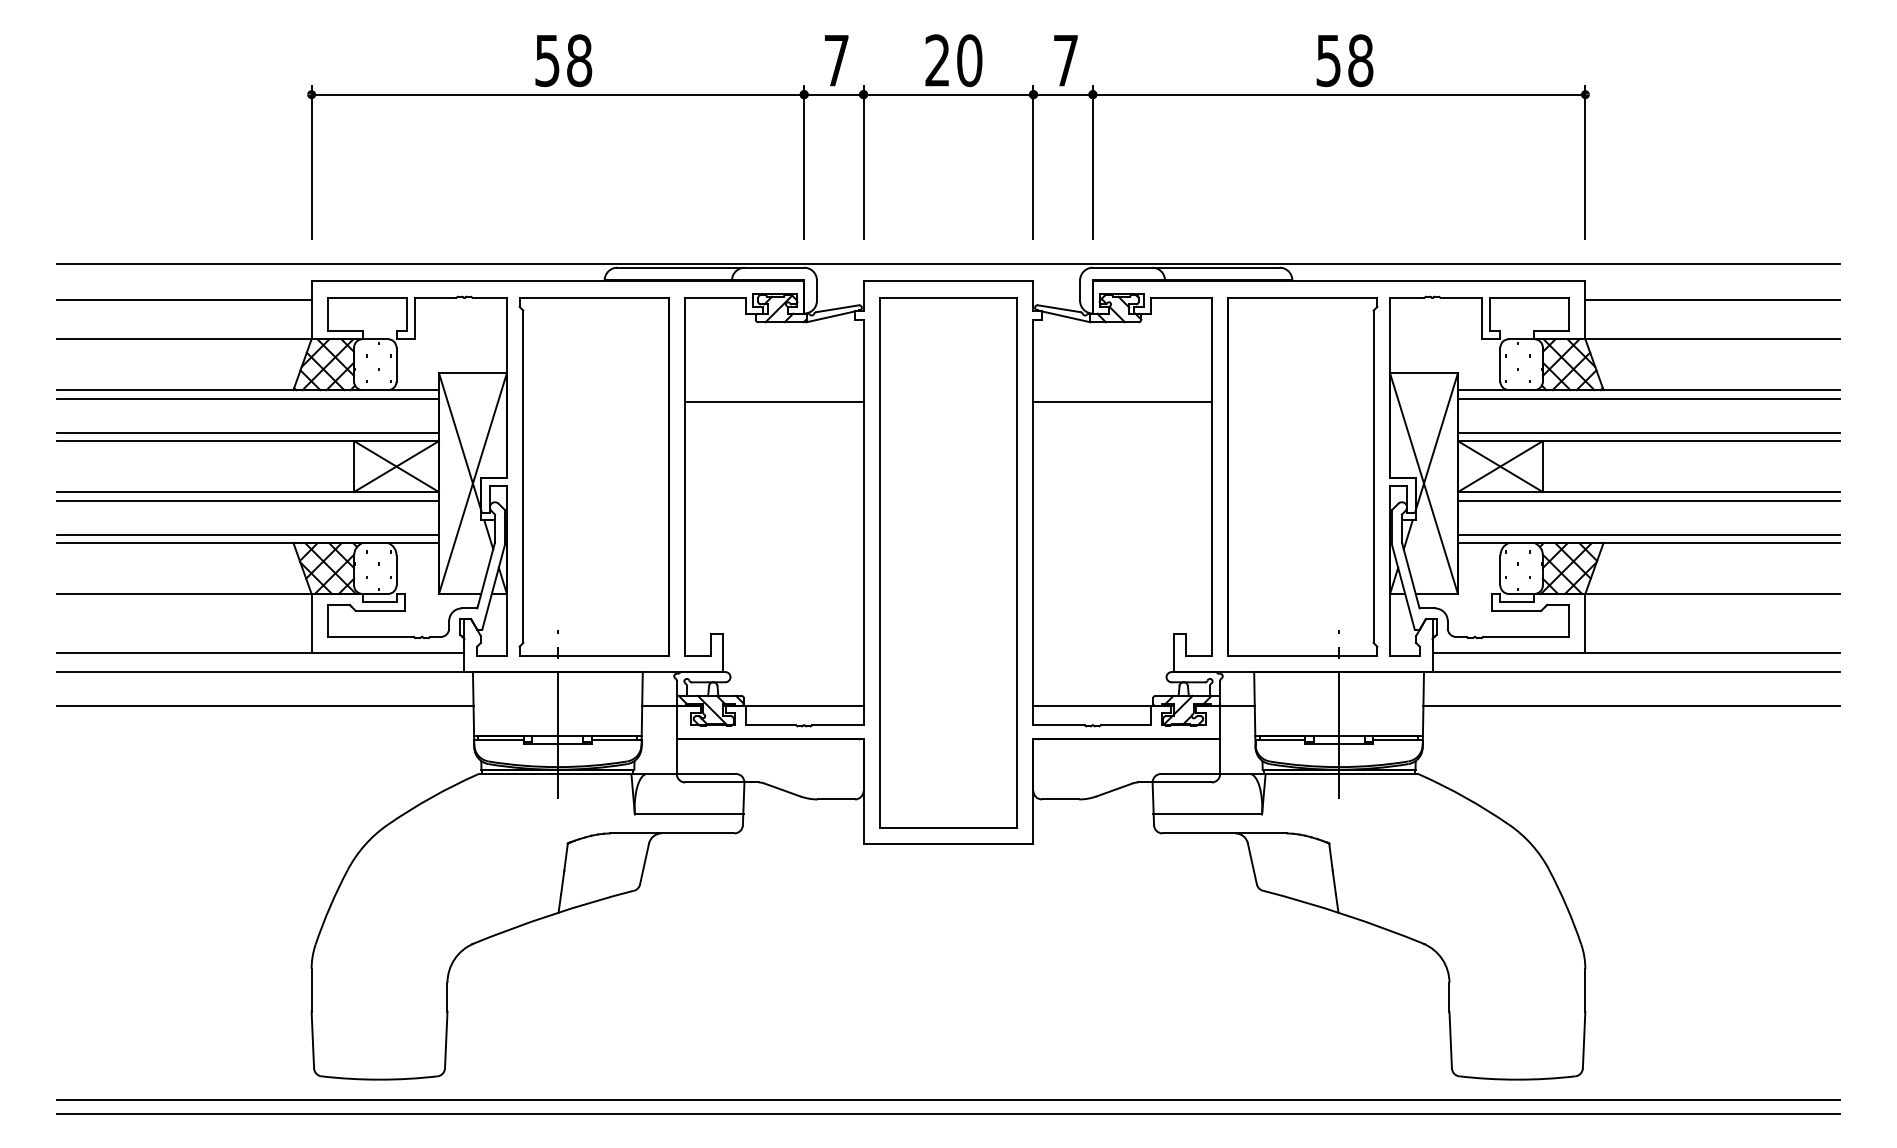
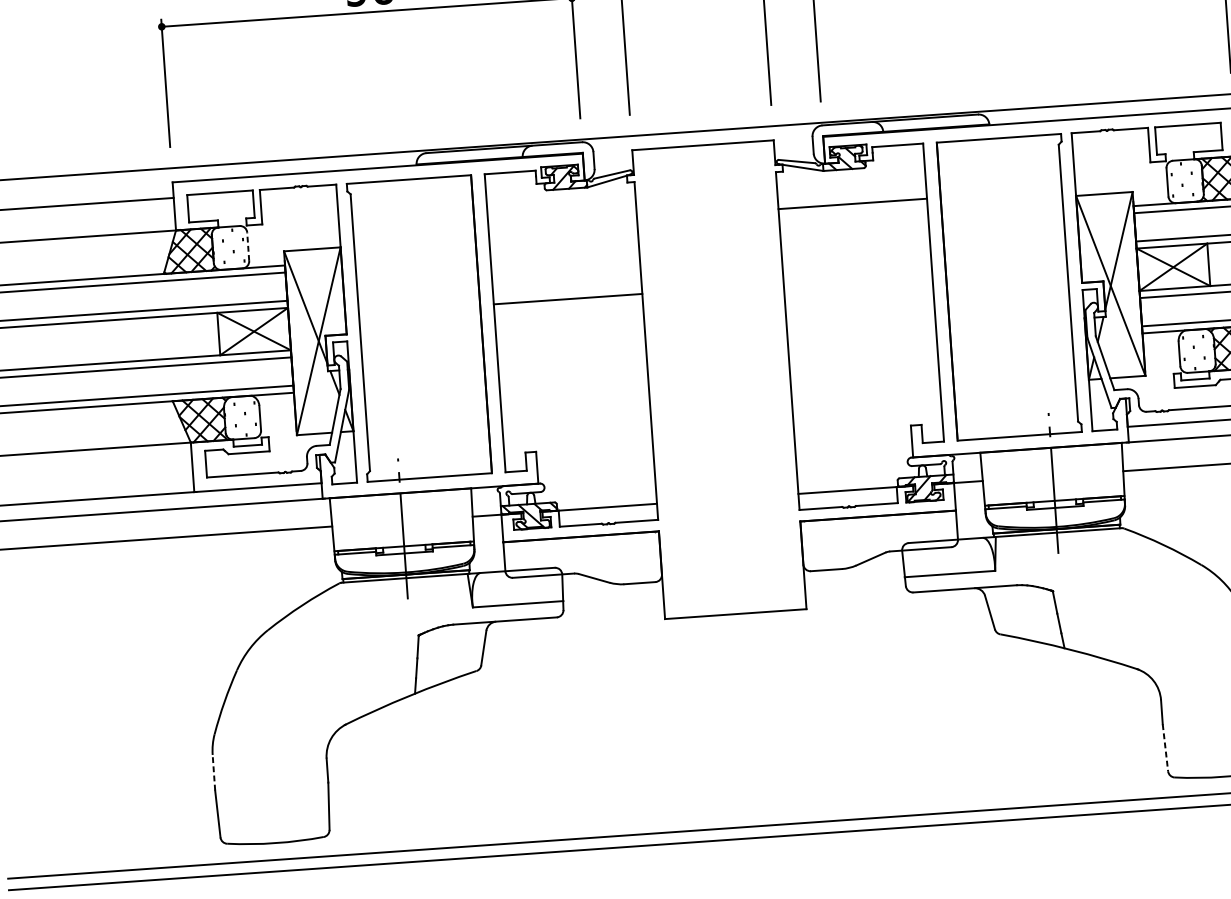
line: (396, 364) -> (248, 246), solid -> dashed
line: (774, 402) -> (568, 299), moved
line: (1122, 402) -> (852, 204), moved
part: (948, 562) -> (719, 379), removed
line: (311, 989) -> (213, 772), solid -> dashed
line: (1450, 1040) -> (1165, 748), solid -> dashed

